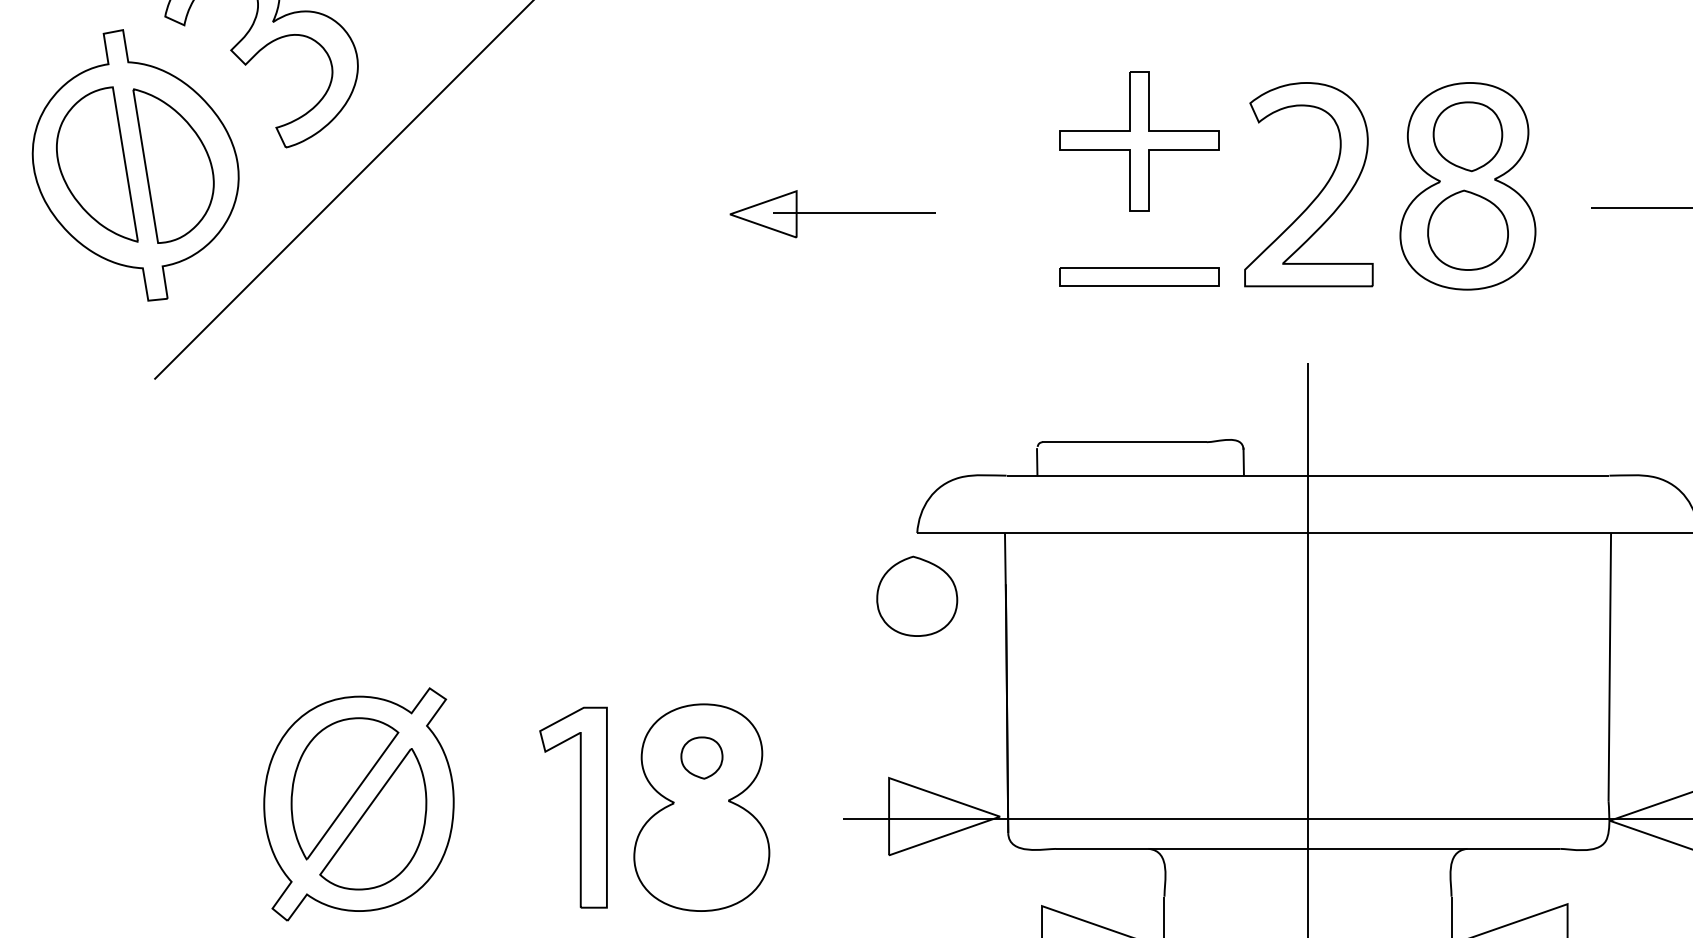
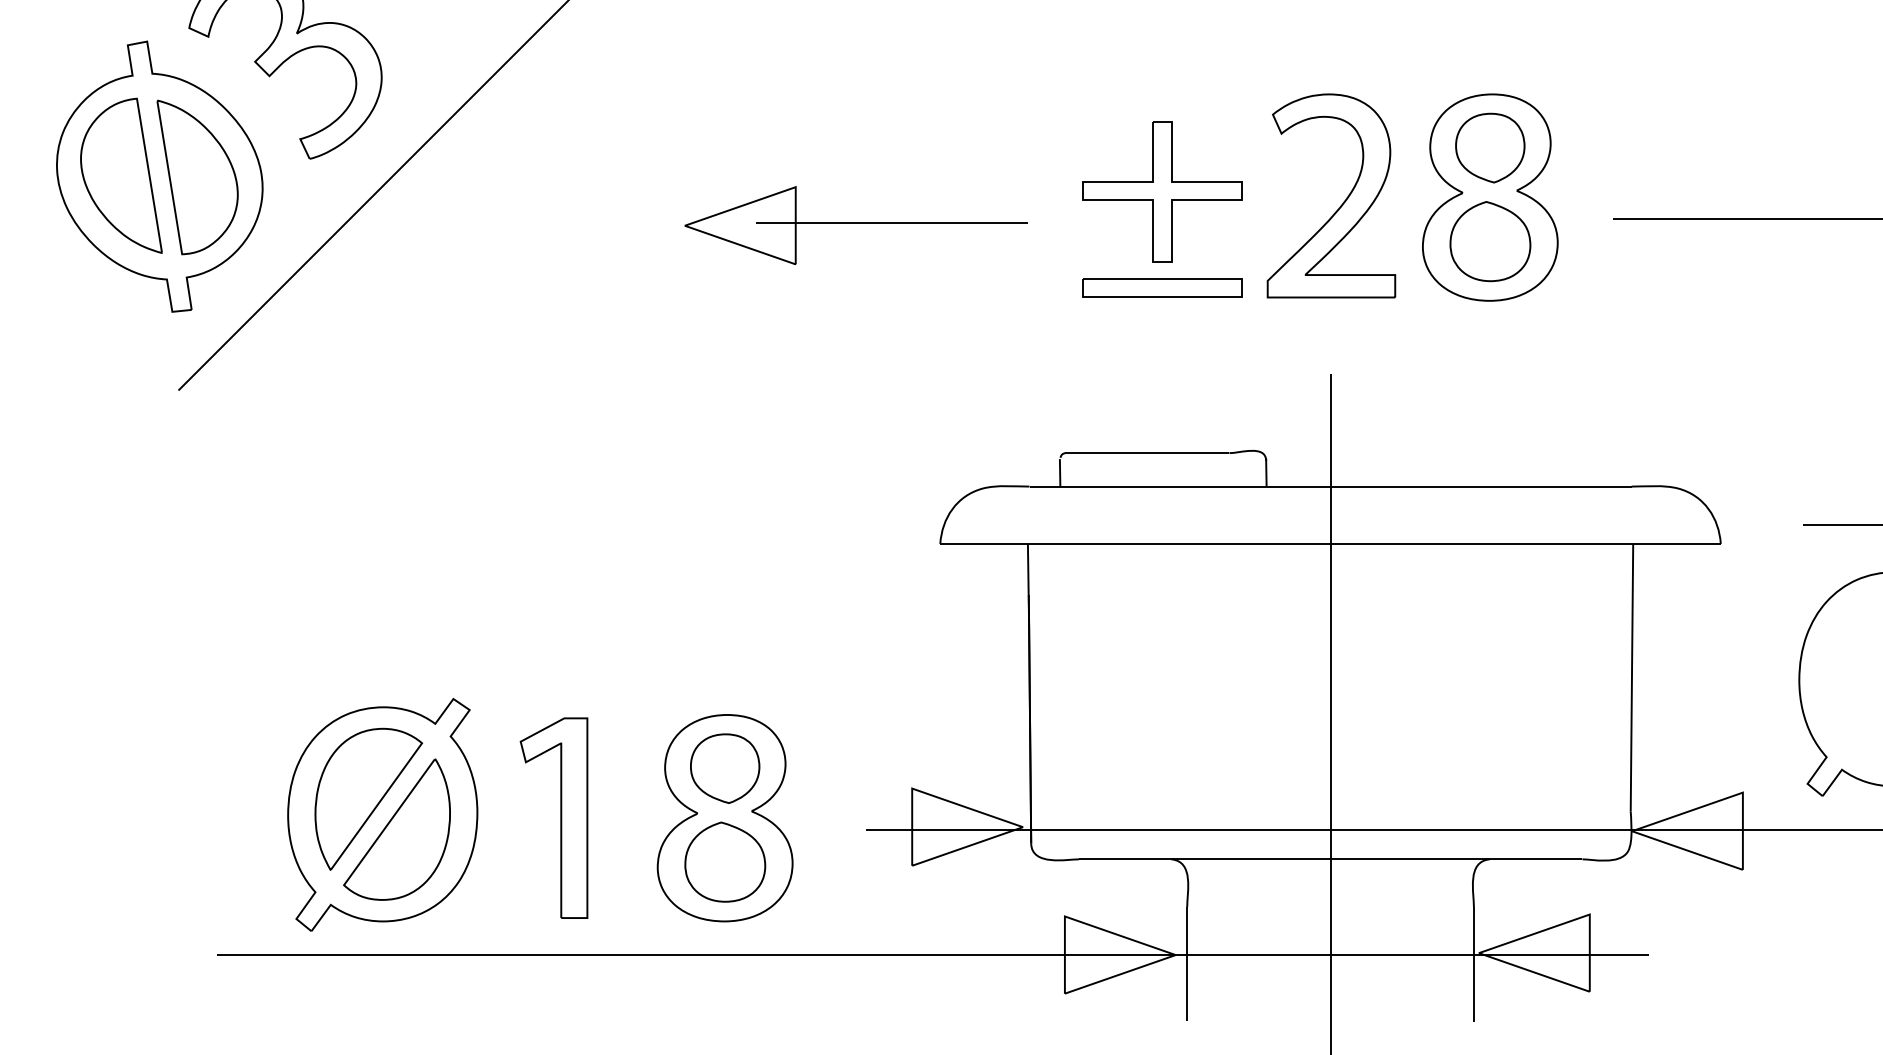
part: (1139, 141) -> (1162, 191), moved
part: (832, 214) -> (855, 225), size x1.67
part: (917, 595) -> (725, 861), moved
part: (702, 757) -> (725, 768), size x1.67
part: (580, 807) -> (560, 817), moved

